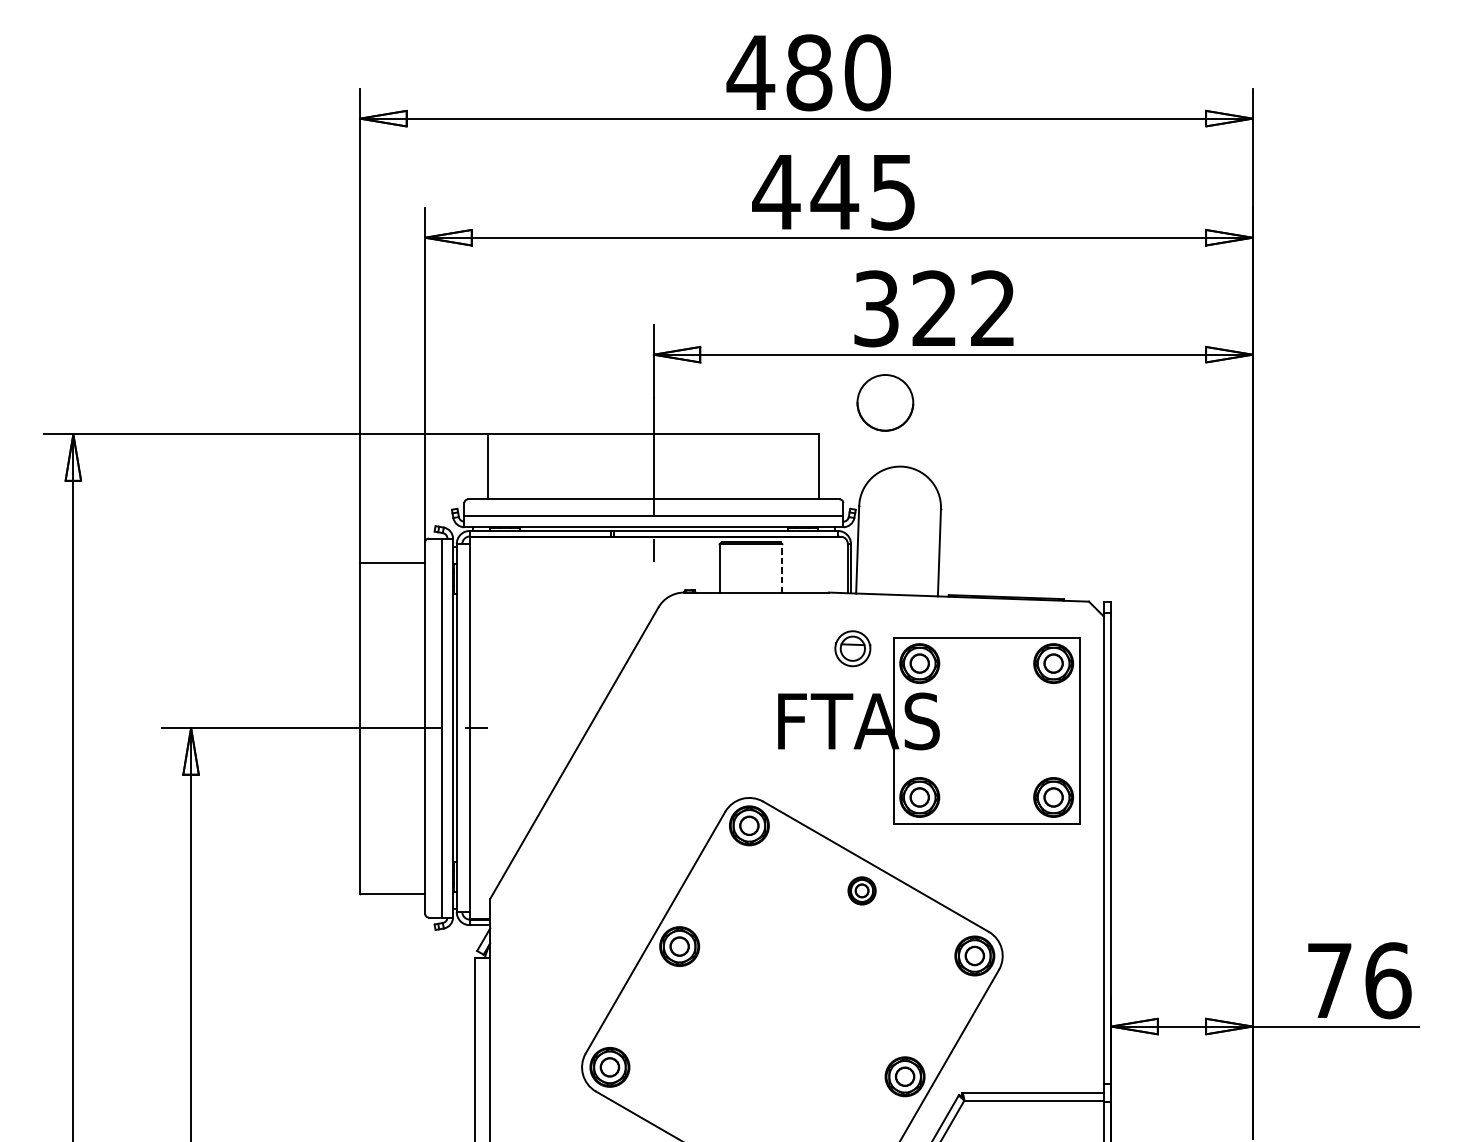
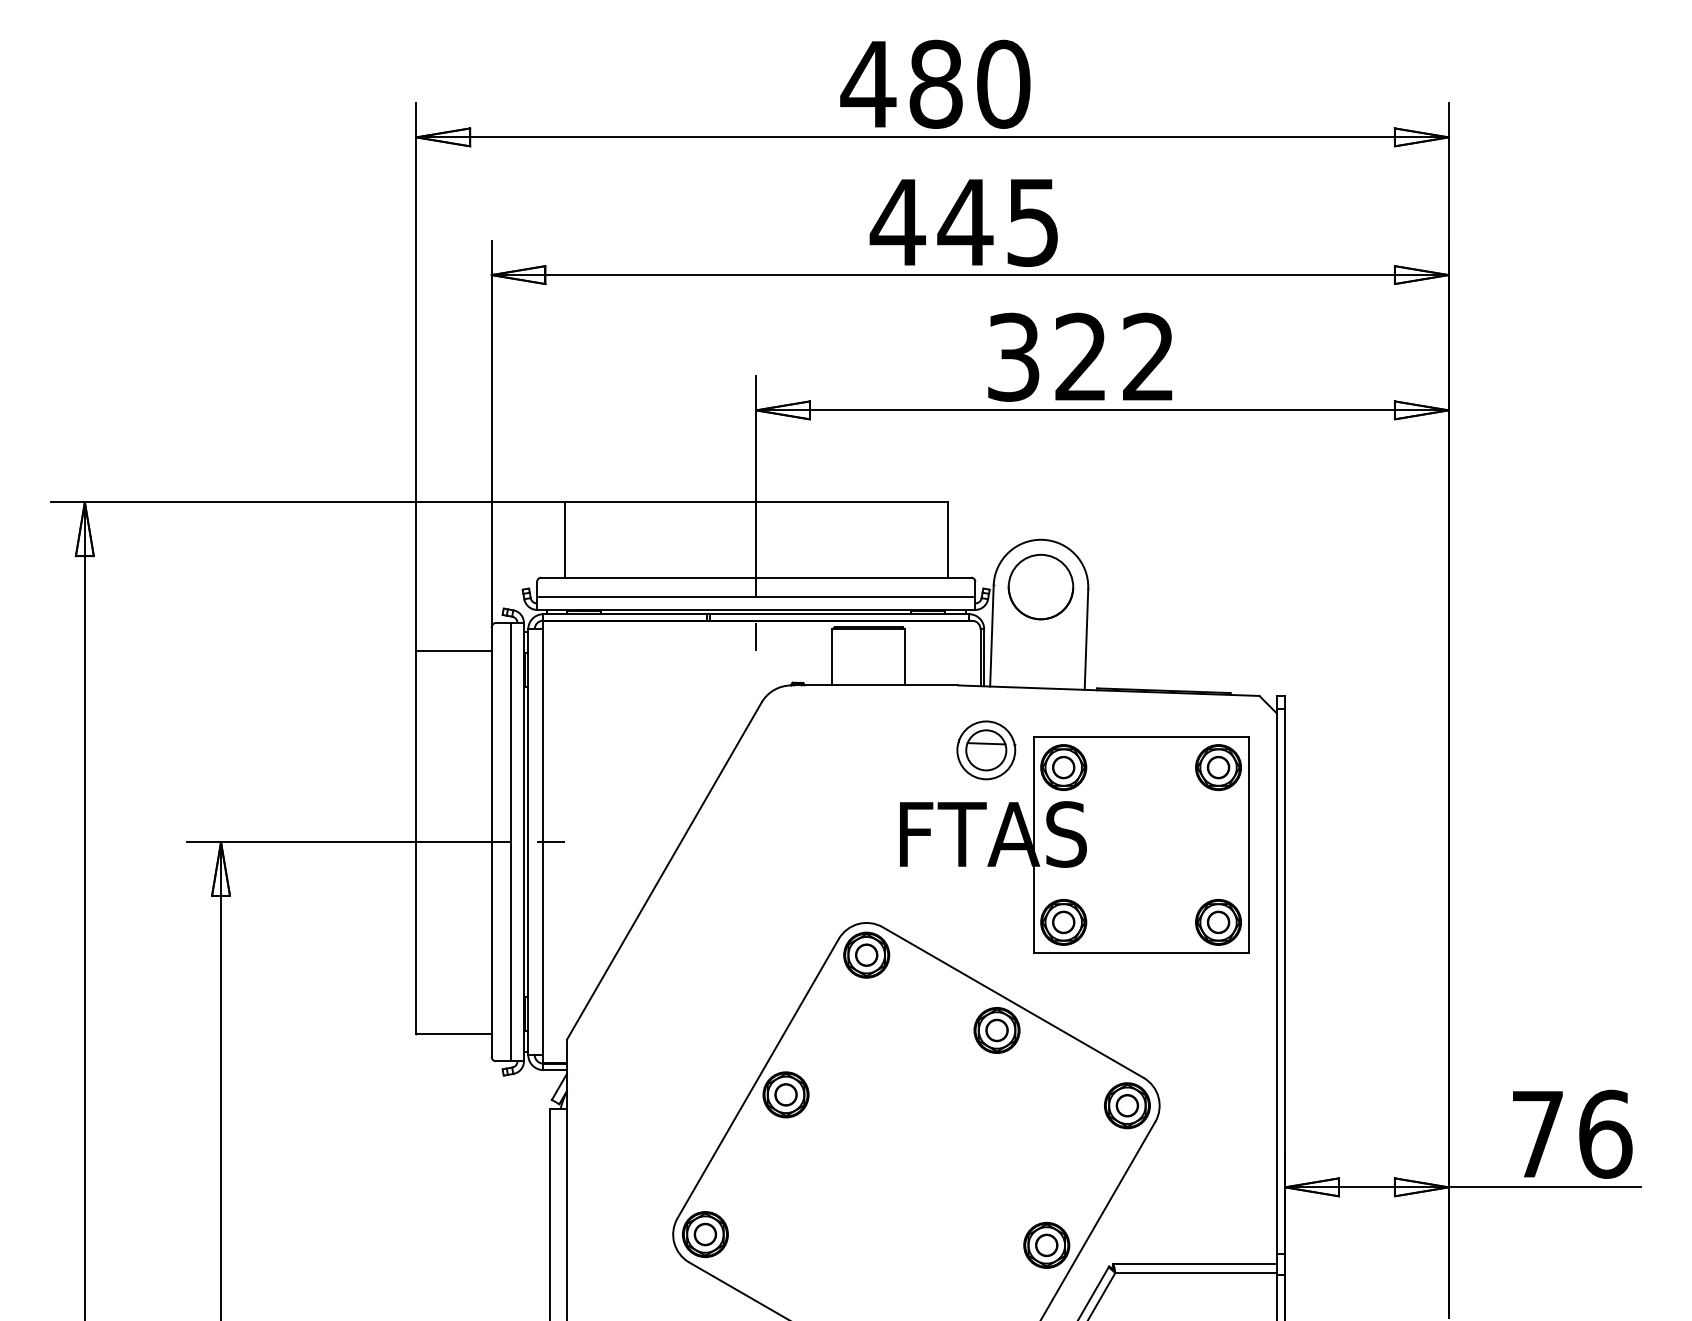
part: (884, 403) -> (1040, 587), moved
line: (782, 568) -> (904, 657), dashed -> solid
part: (852, 648) -> (986, 750), size x1.43
part: (861, 890) -> (996, 1030), size x1.43

